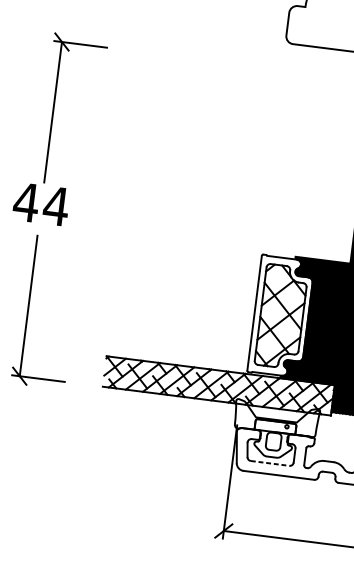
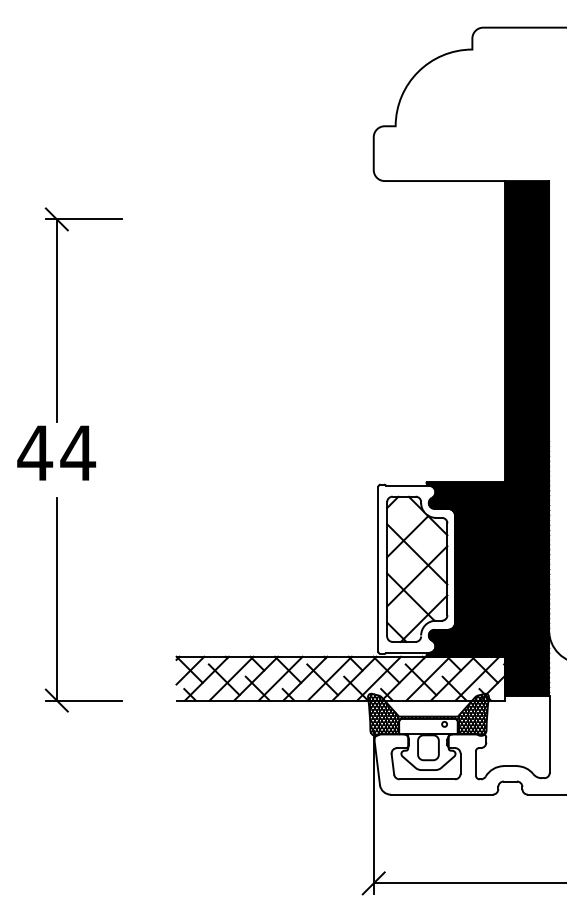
hatch: (276, 418) -> (428, 714), added
line: (270, 463) -> (427, 779), dashed -> solid

